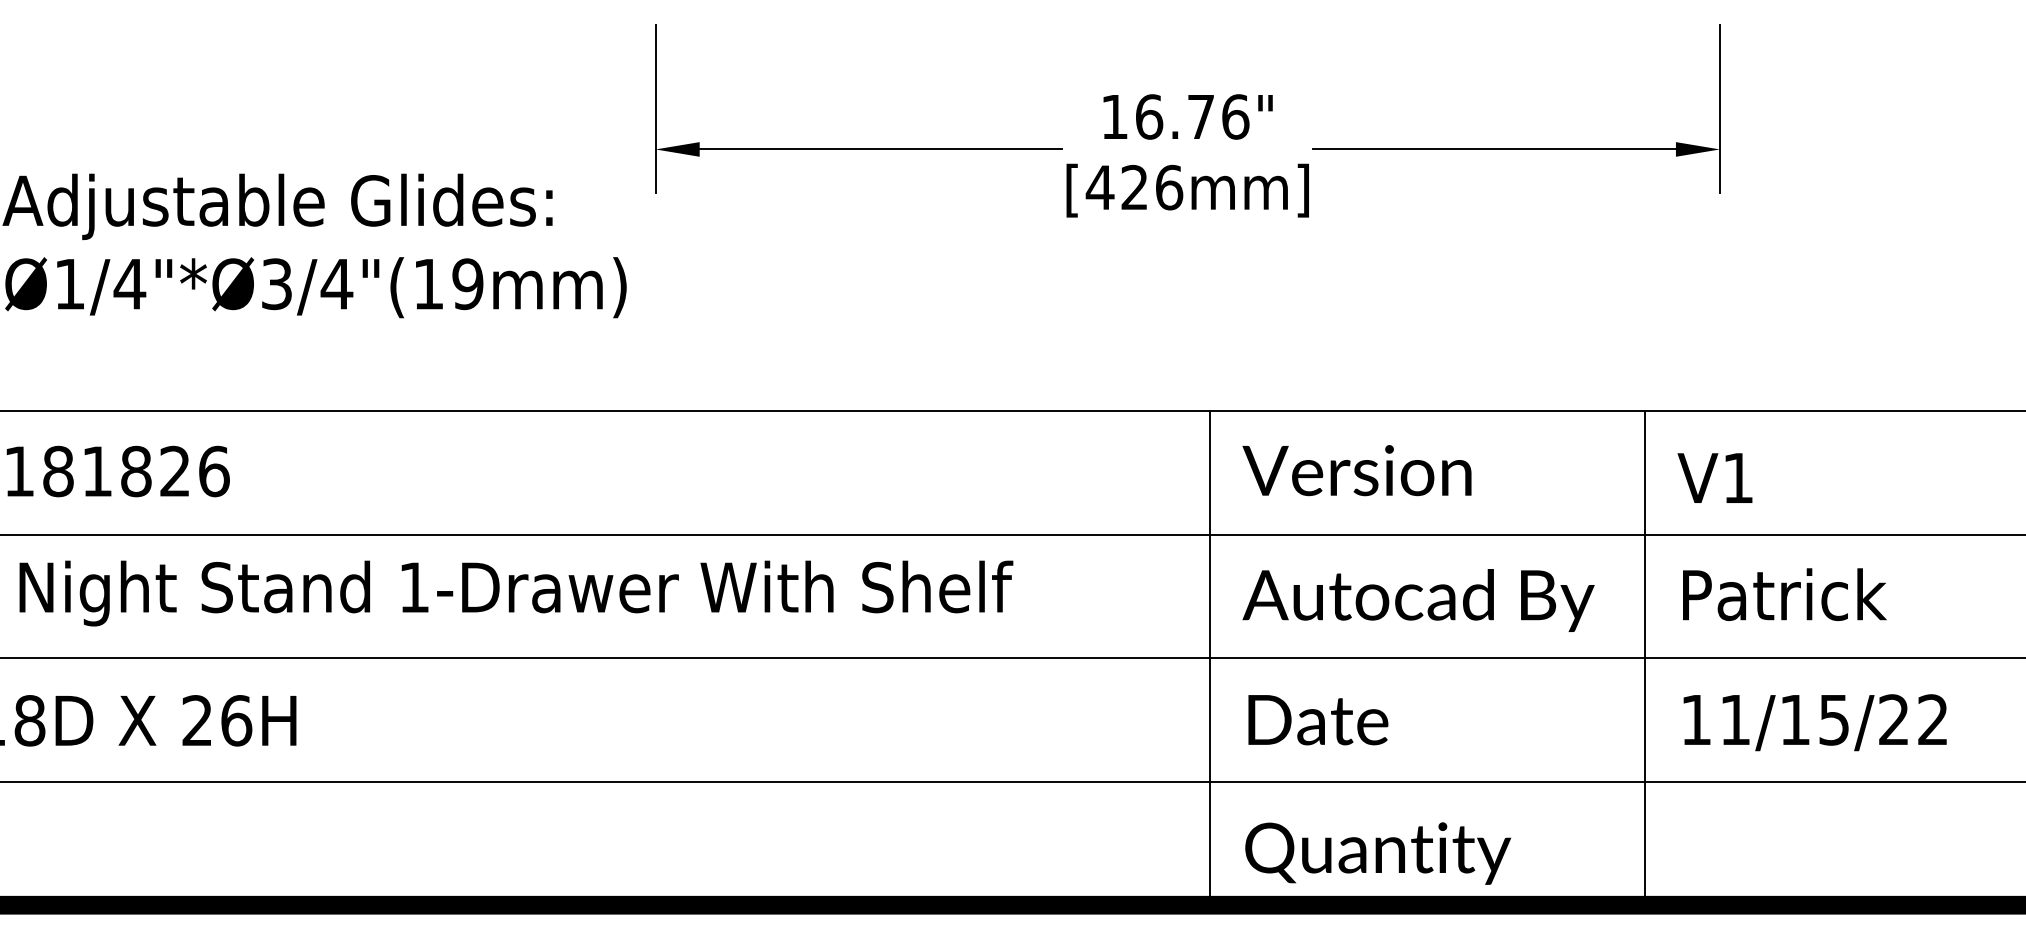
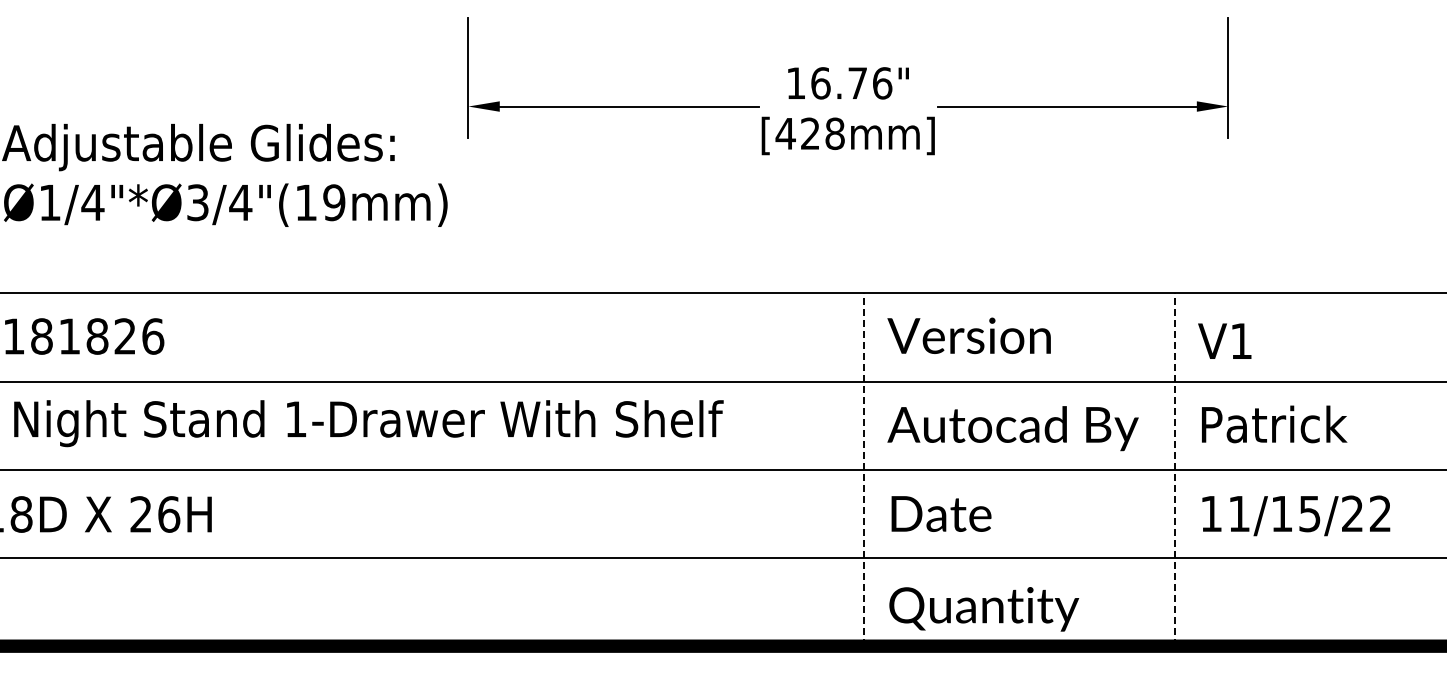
text: (1169, 187) -> (835, 133), [426mm] -> [428mm]
line: (1210, 657) -> (864, 469), solid -> dashed
line: (1644, 657) -> (1174, 469), solid -> dashed

